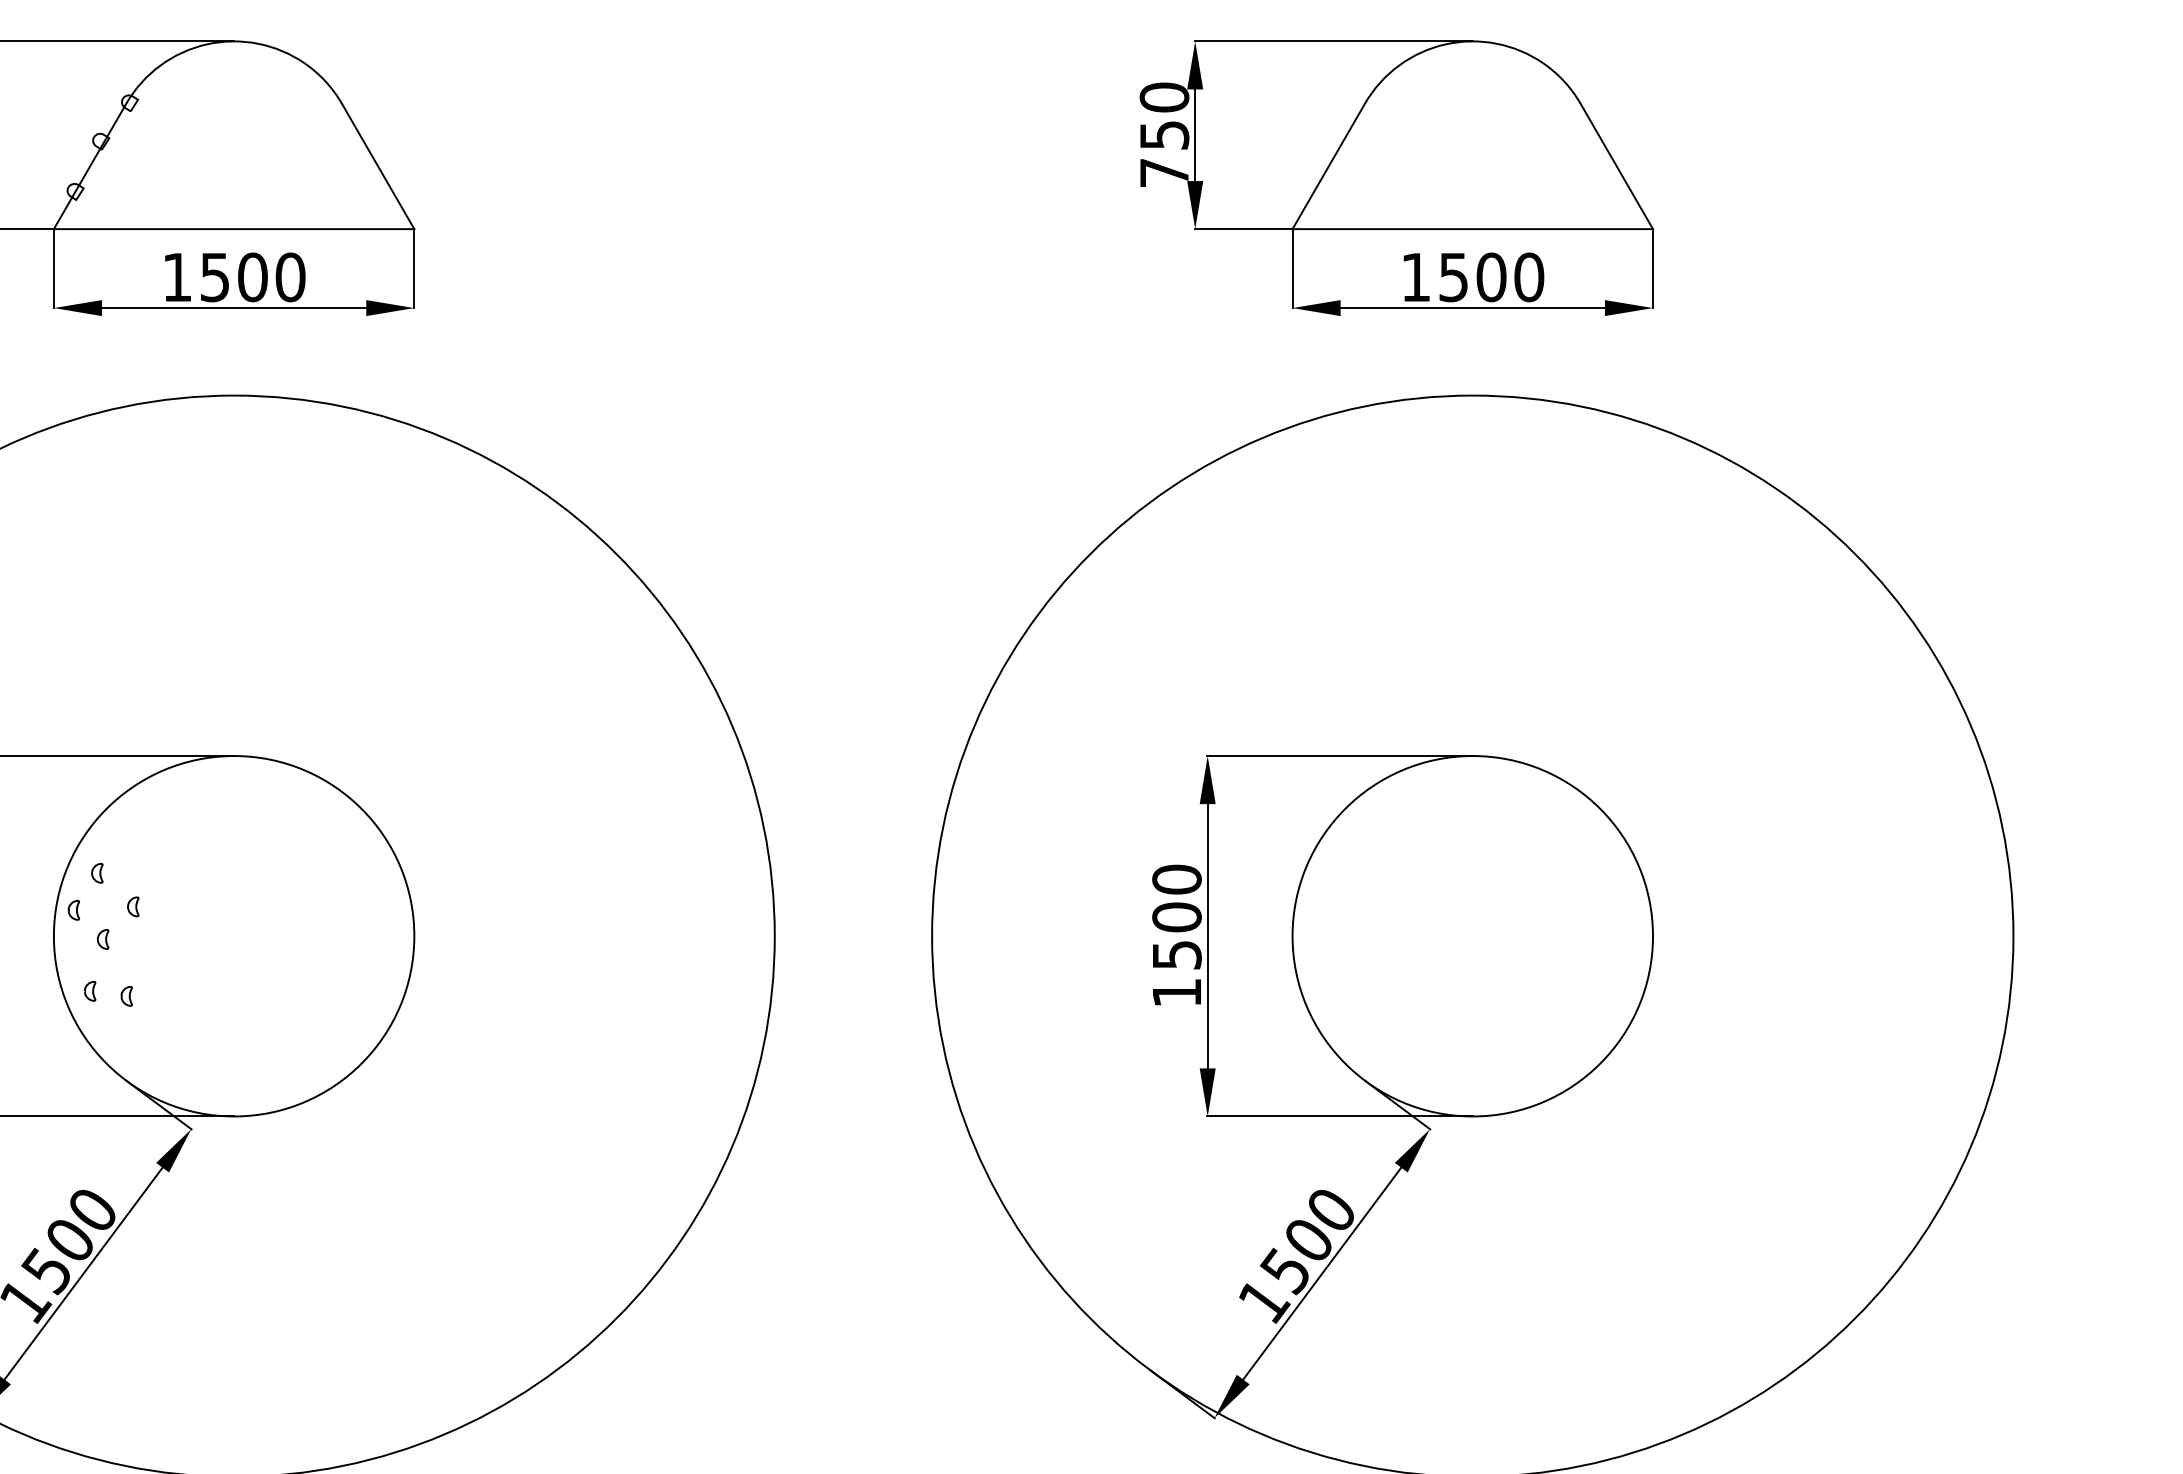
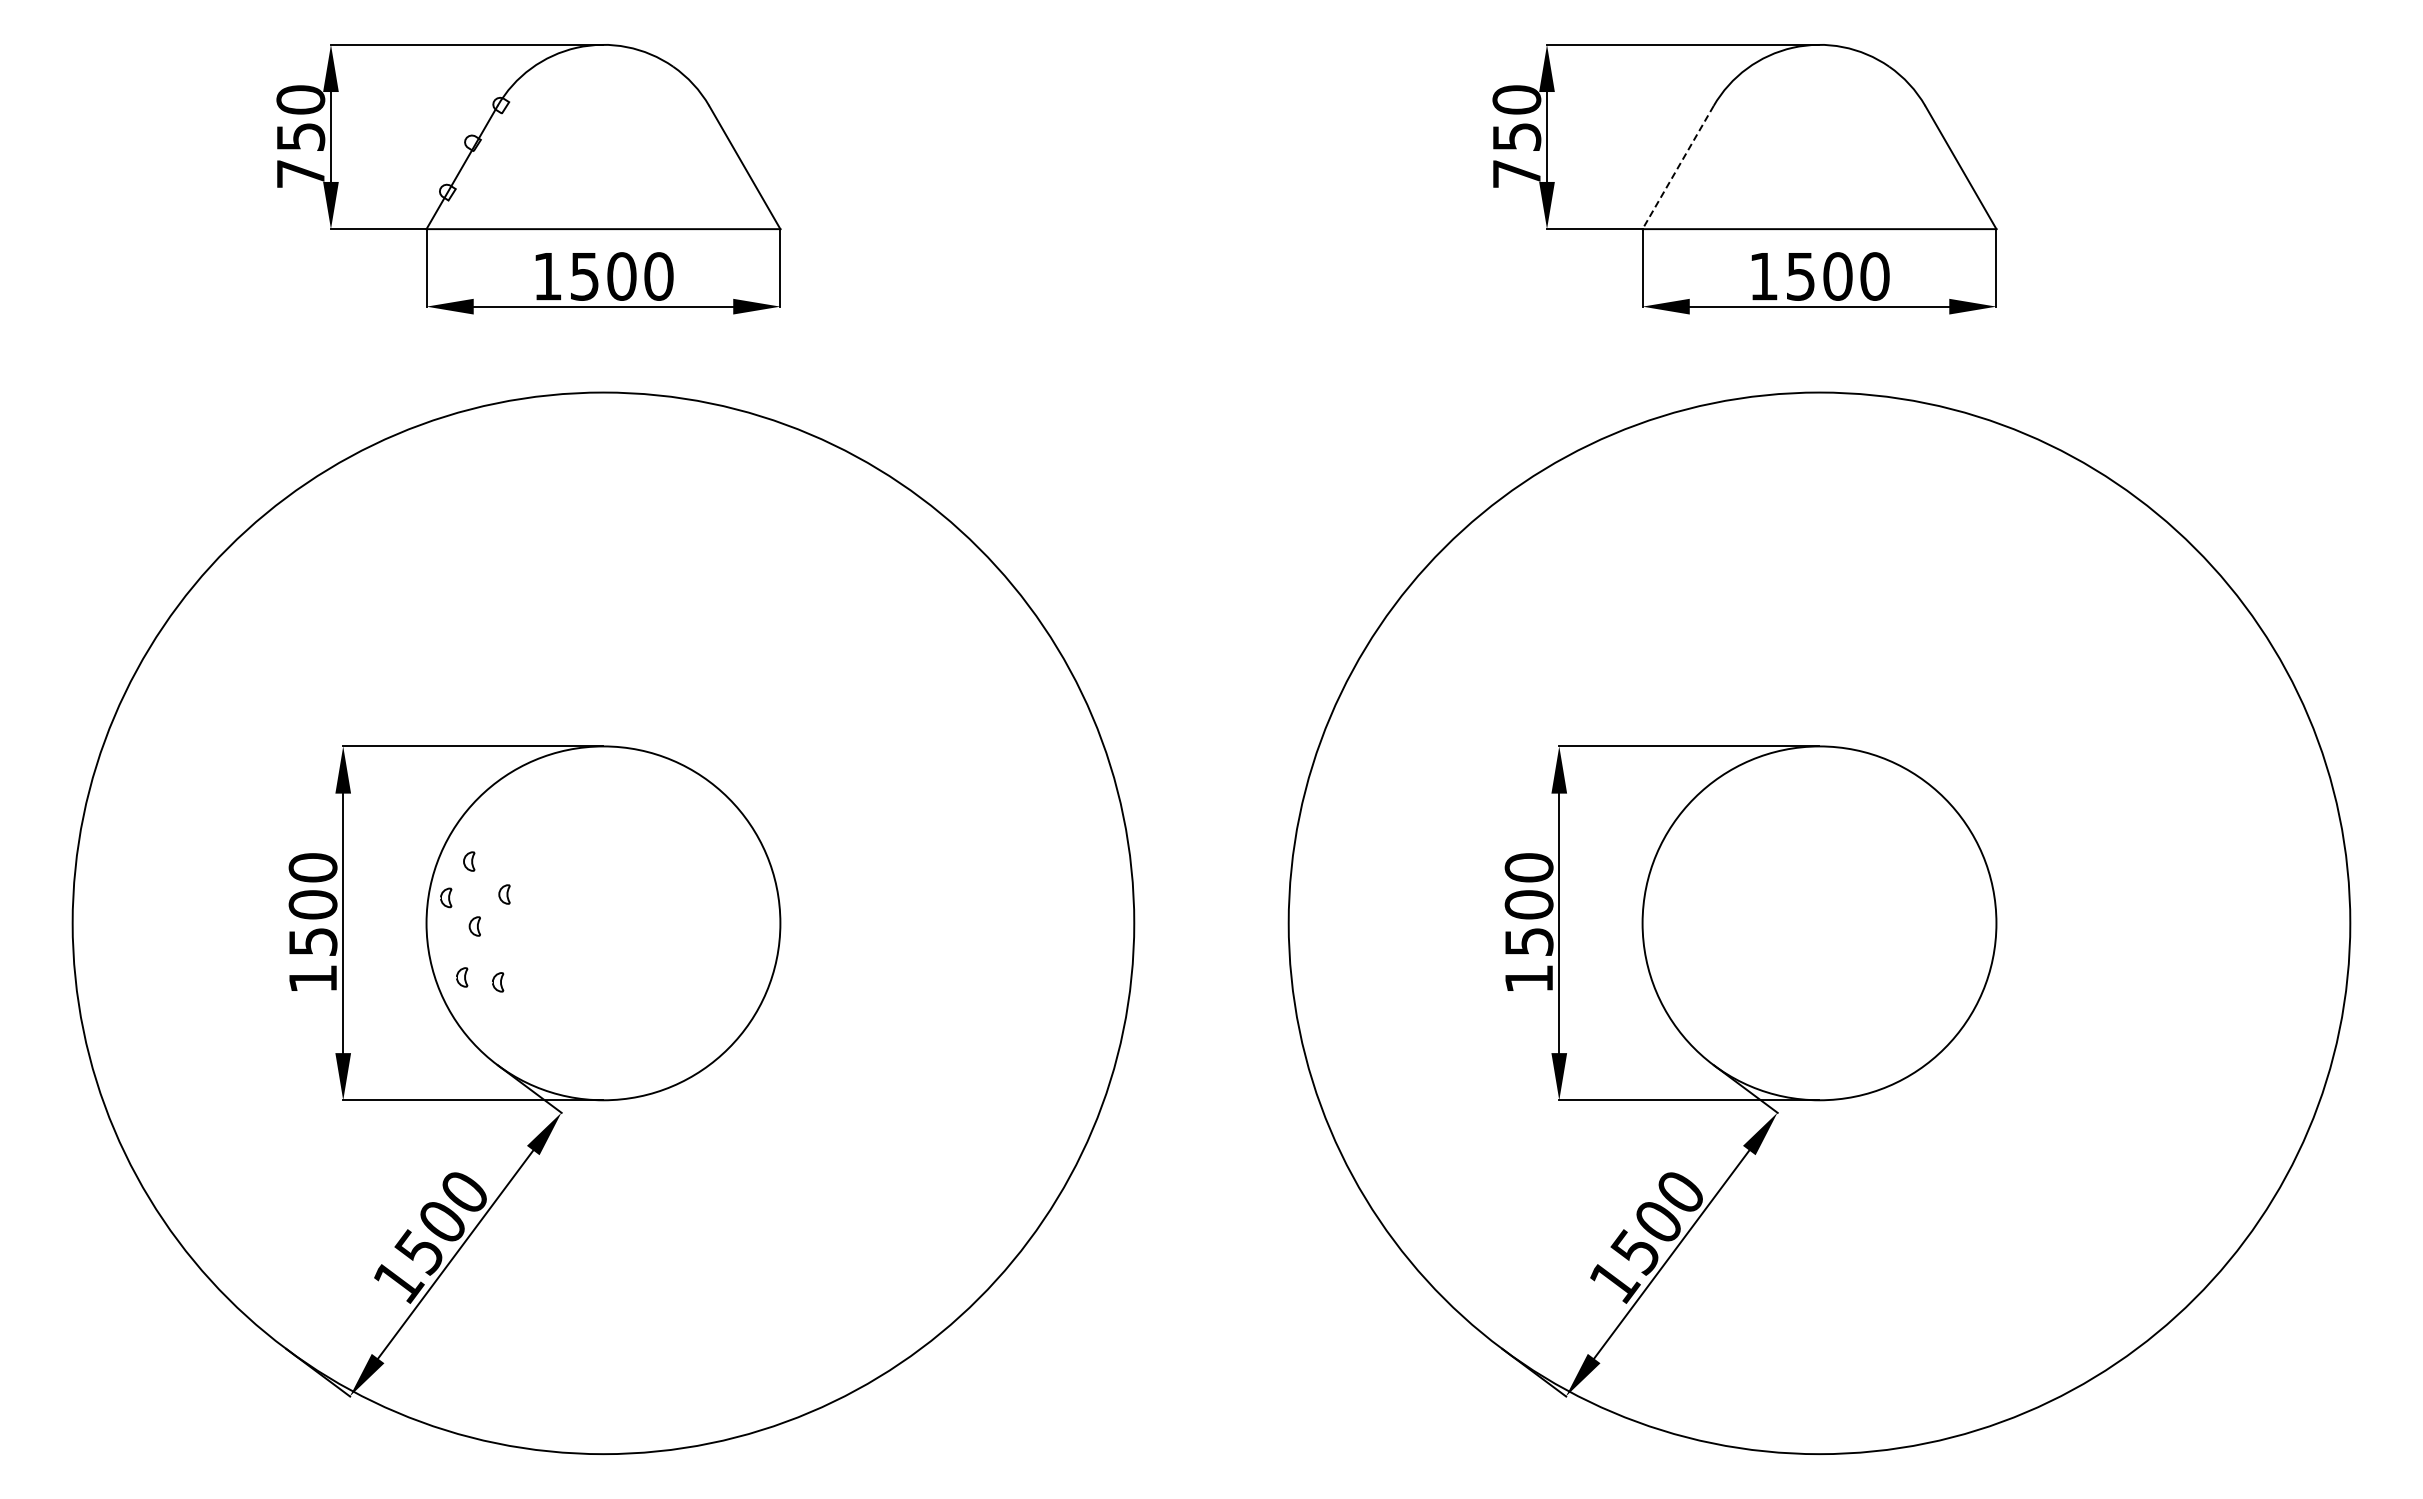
line: (1328, 166) -> (1677, 167), solid -> dashed

